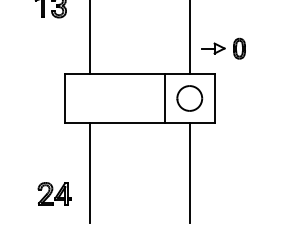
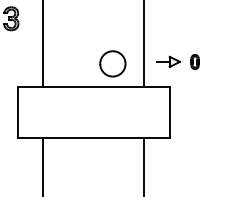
part: (239, 48) -> (195, 61), size x0.7
line: (164, 98) -> (118, 112), removed
part: (189, 98) -> (112, 63), moved

